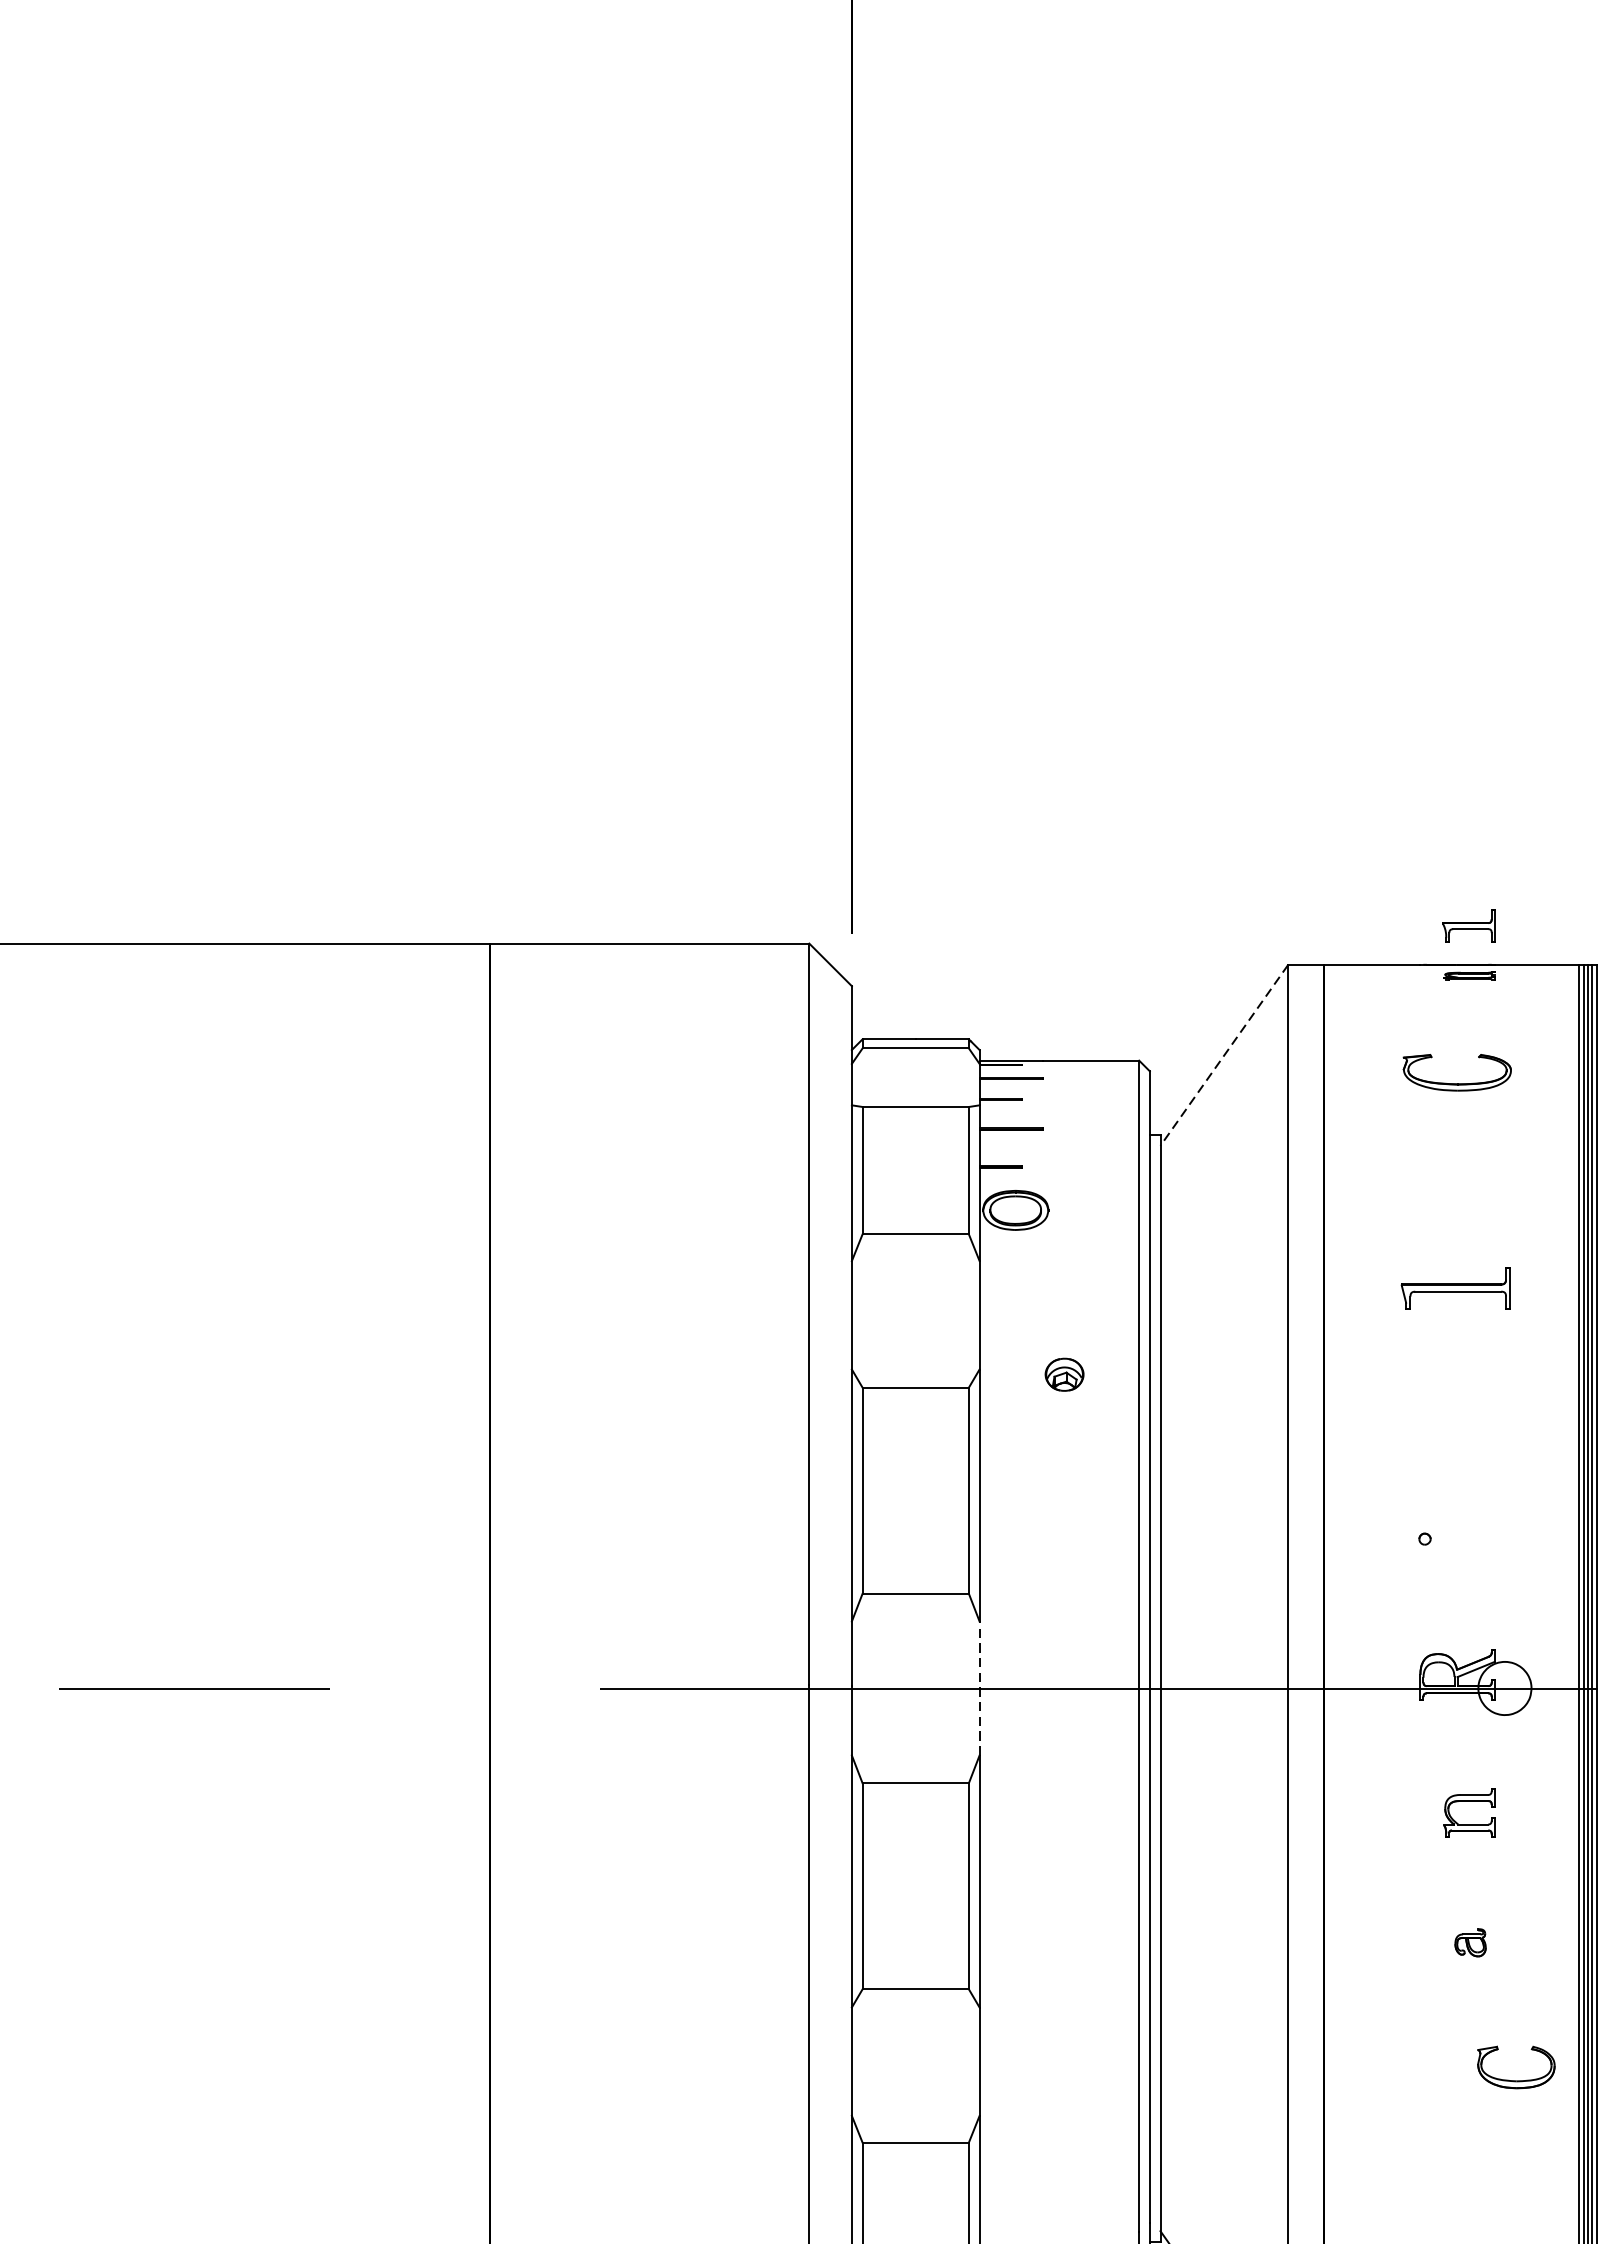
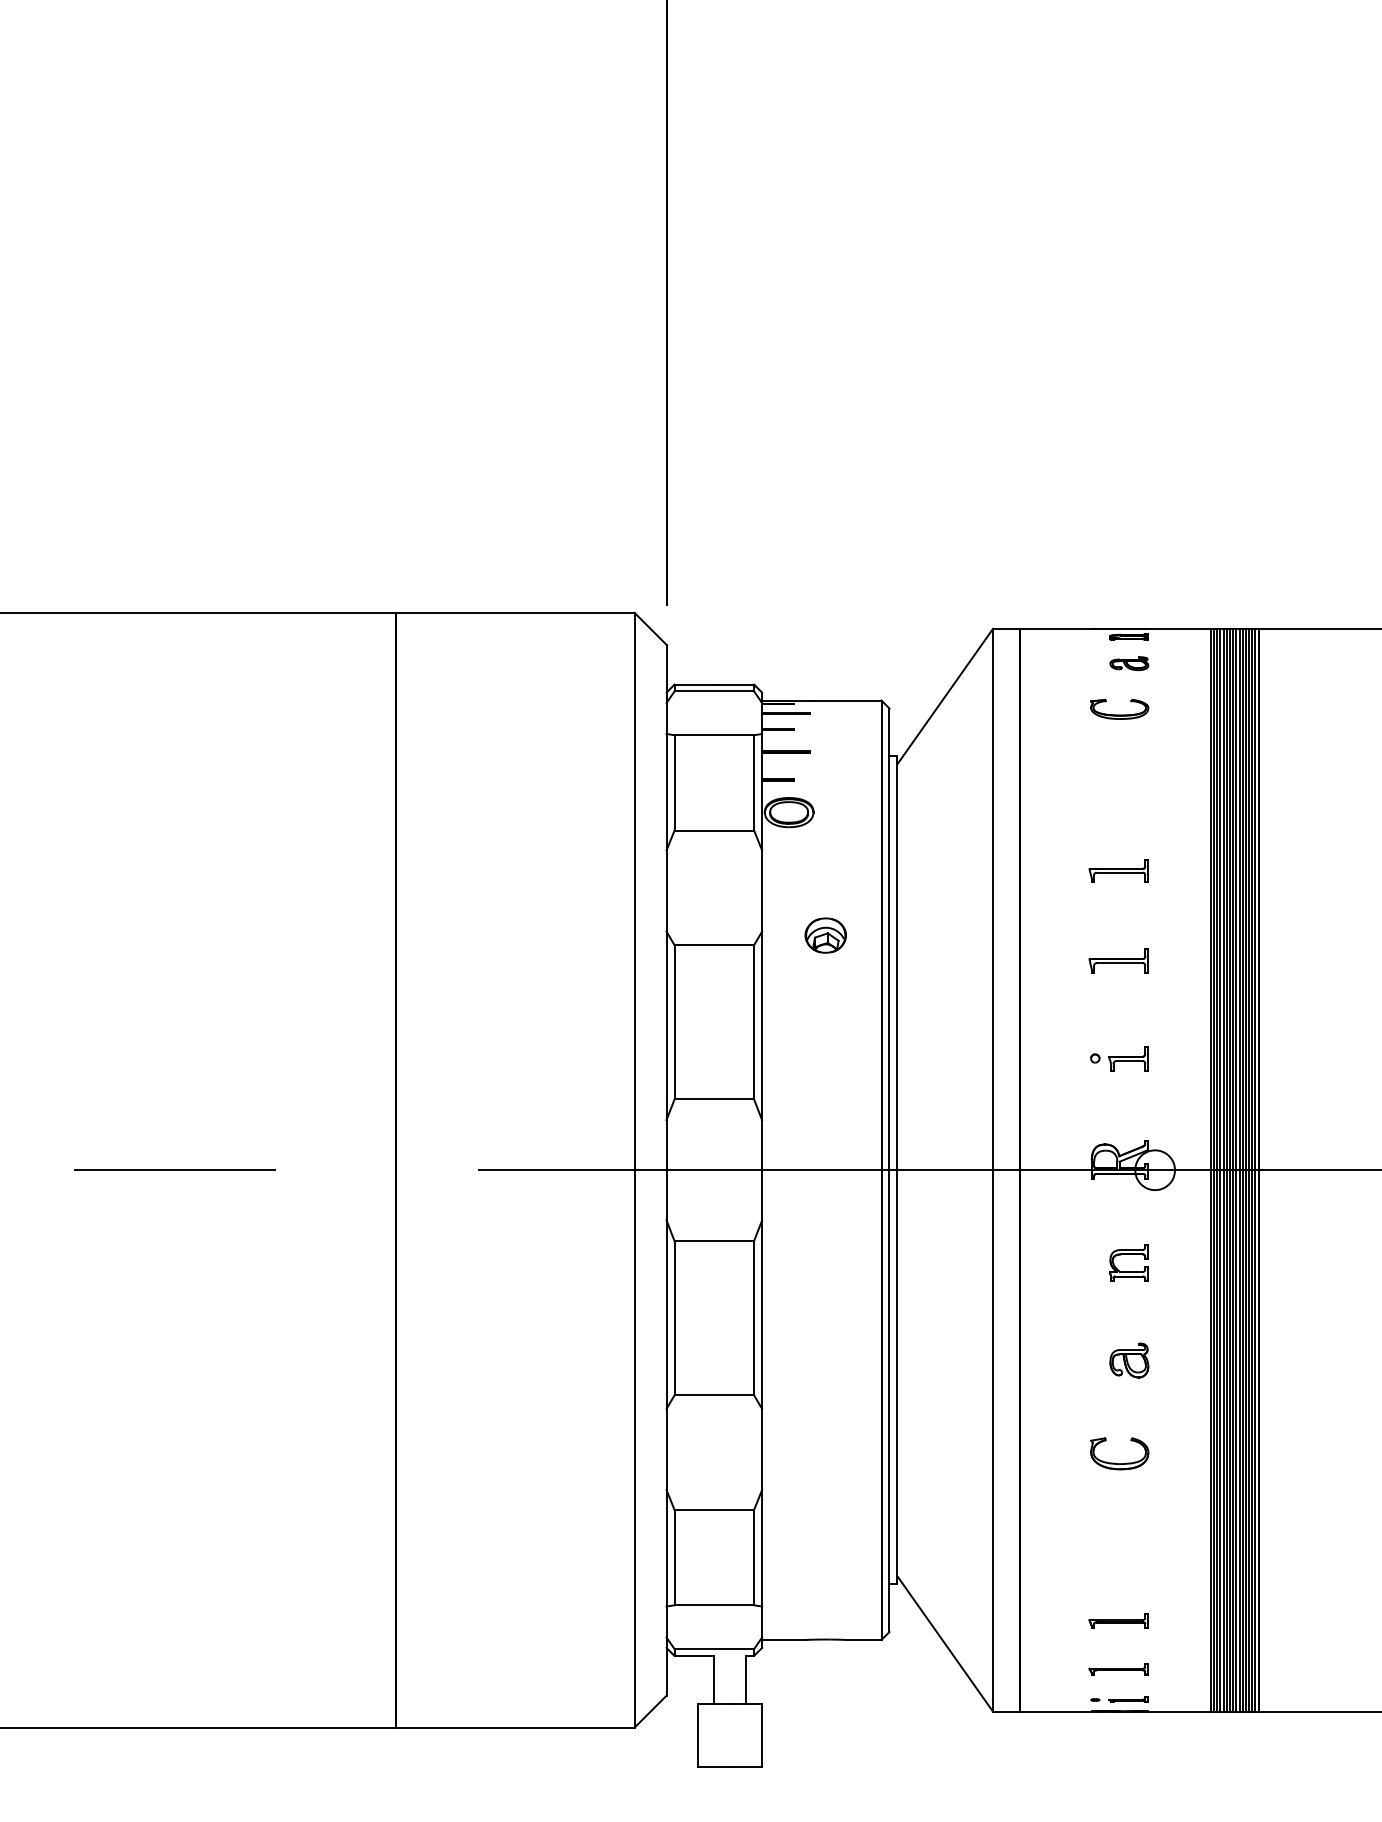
part: (1469, 925) -> (1128, 1058), moved
part: (1470, 1011) -> (1129, 663), added
line: (1224, 1055) -> (945, 696), dashed -> solid
part: (1457, 1071) -> (1119, 708), size x0.71
part: (1455, 1287) -> (1118, 870), size x0.71
part: (1064, 1374) -> (825, 935), size x1.43
part: (1455, 1408) -> (1118, 960), added
line: (980, 1687) -> (762, 1169), dashed -> solid
part: (1470, 1942) -> (1129, 1360), size x1.67
part: (1516, 2080) -> (1119, 1463), moved

